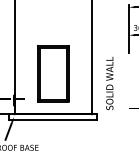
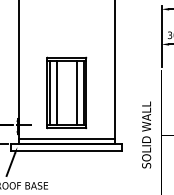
line: (45, 73) -> (56, 92), added
line: (61, 73) -> (77, 92), added
text: (109, 83) -> (146, 134), moved
line: (53, 110) -> (66, 139), added

